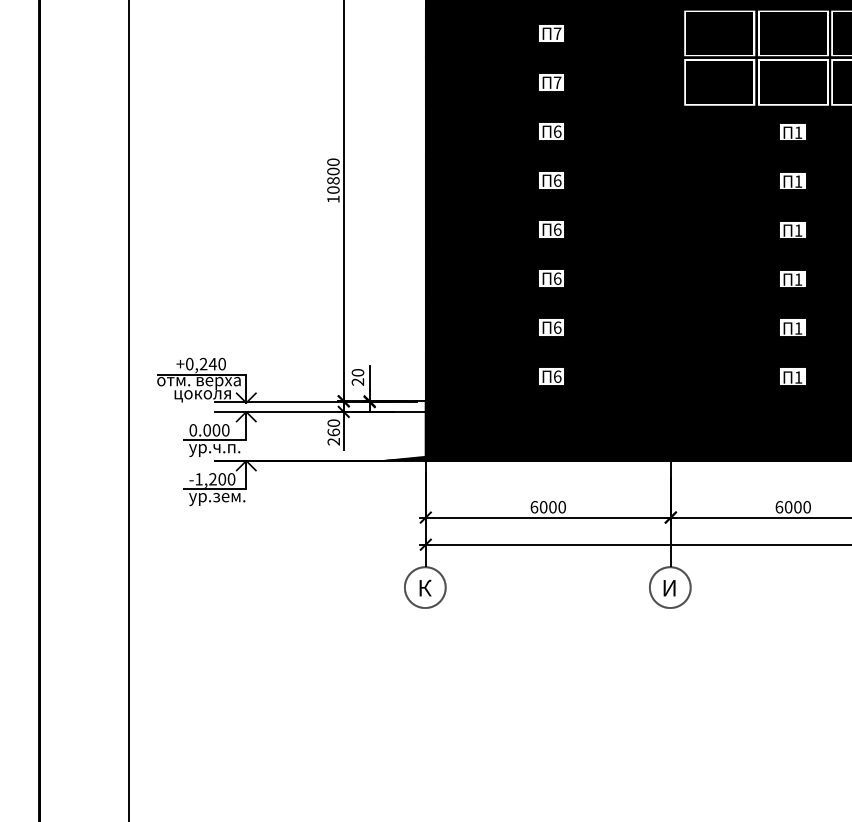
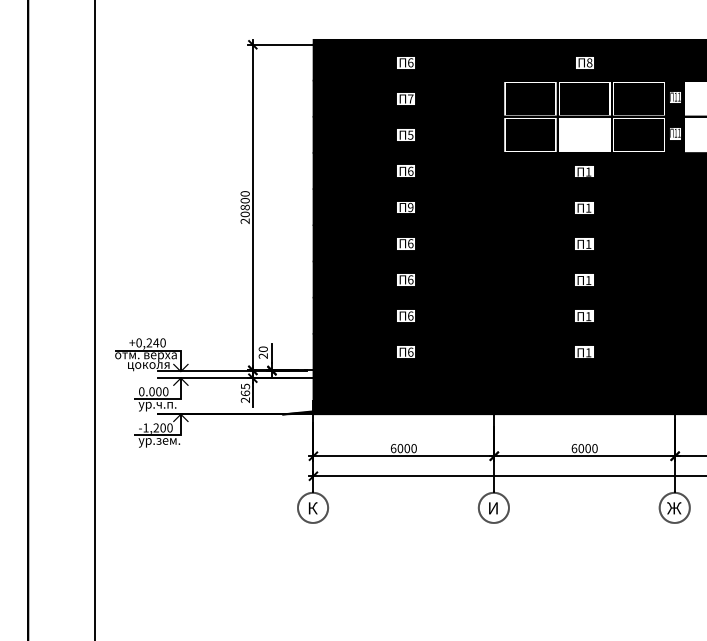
text: (557, 81) -> (410, 134), 7 -> 5
fill: (792, 81) -> (584, 134), removed
text: (557, 180) -> (410, 207), 6 -> 9
text: (332, 199) -> (244, 221), 10800 -> 20800
text: (332, 423) -> (244, 386), 260 -> 265

